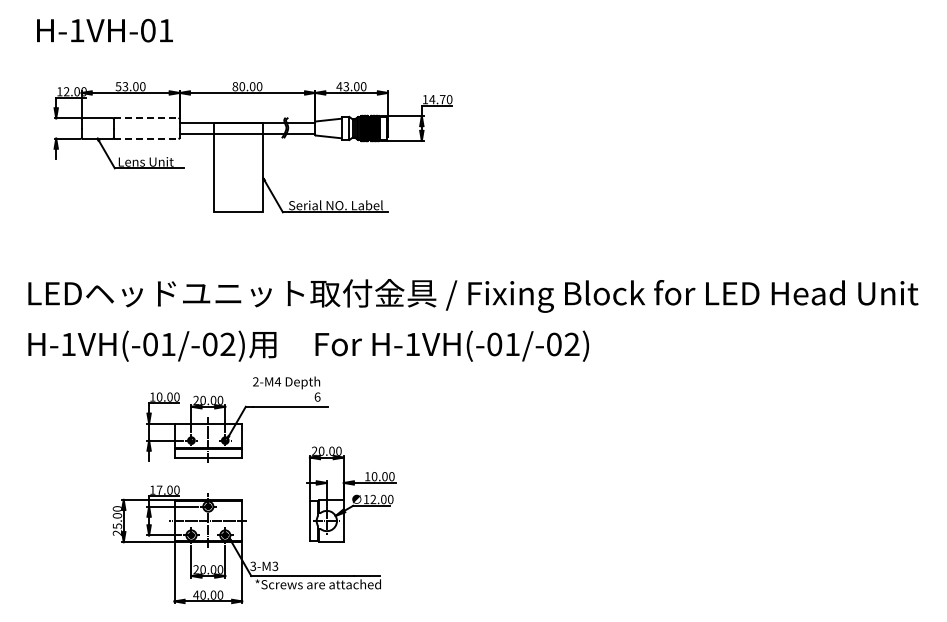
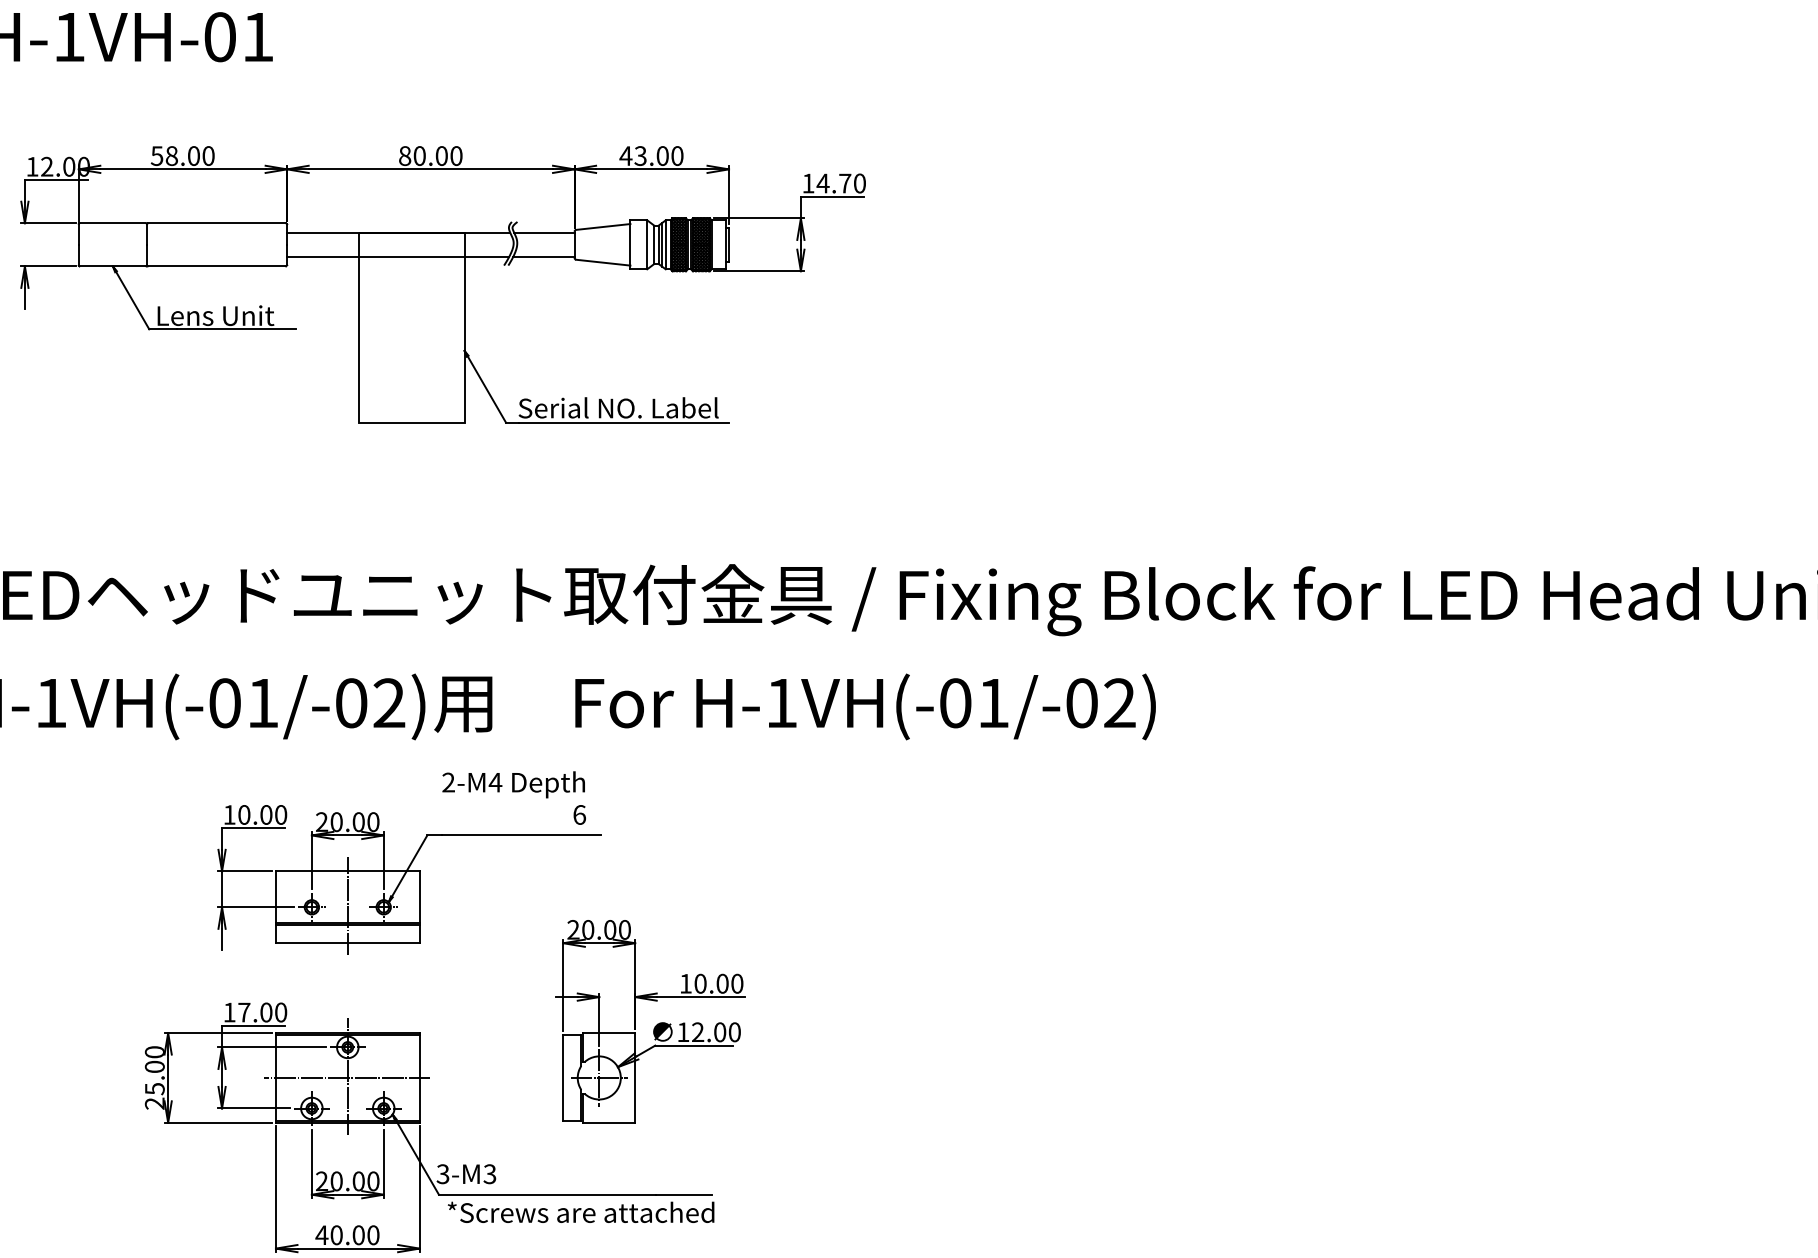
text: (125, 86) -> (171, 155), 53.00 -> 58.00
line: (146, 118) -> (216, 223), dashed -> solid
line: (146, 138) -> (216, 266), dashed -> solid

